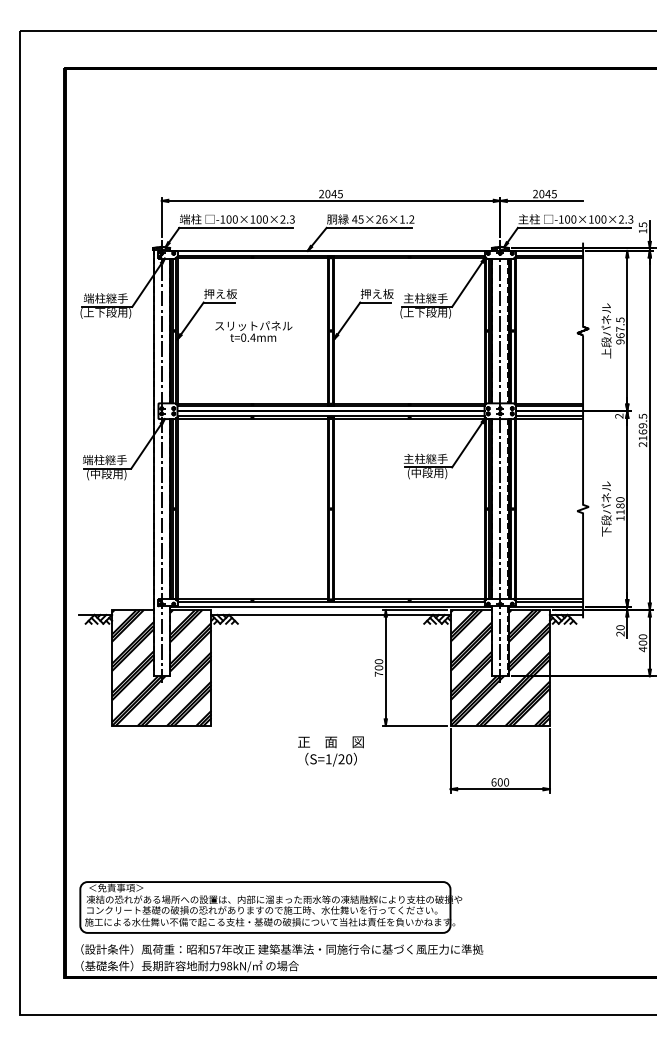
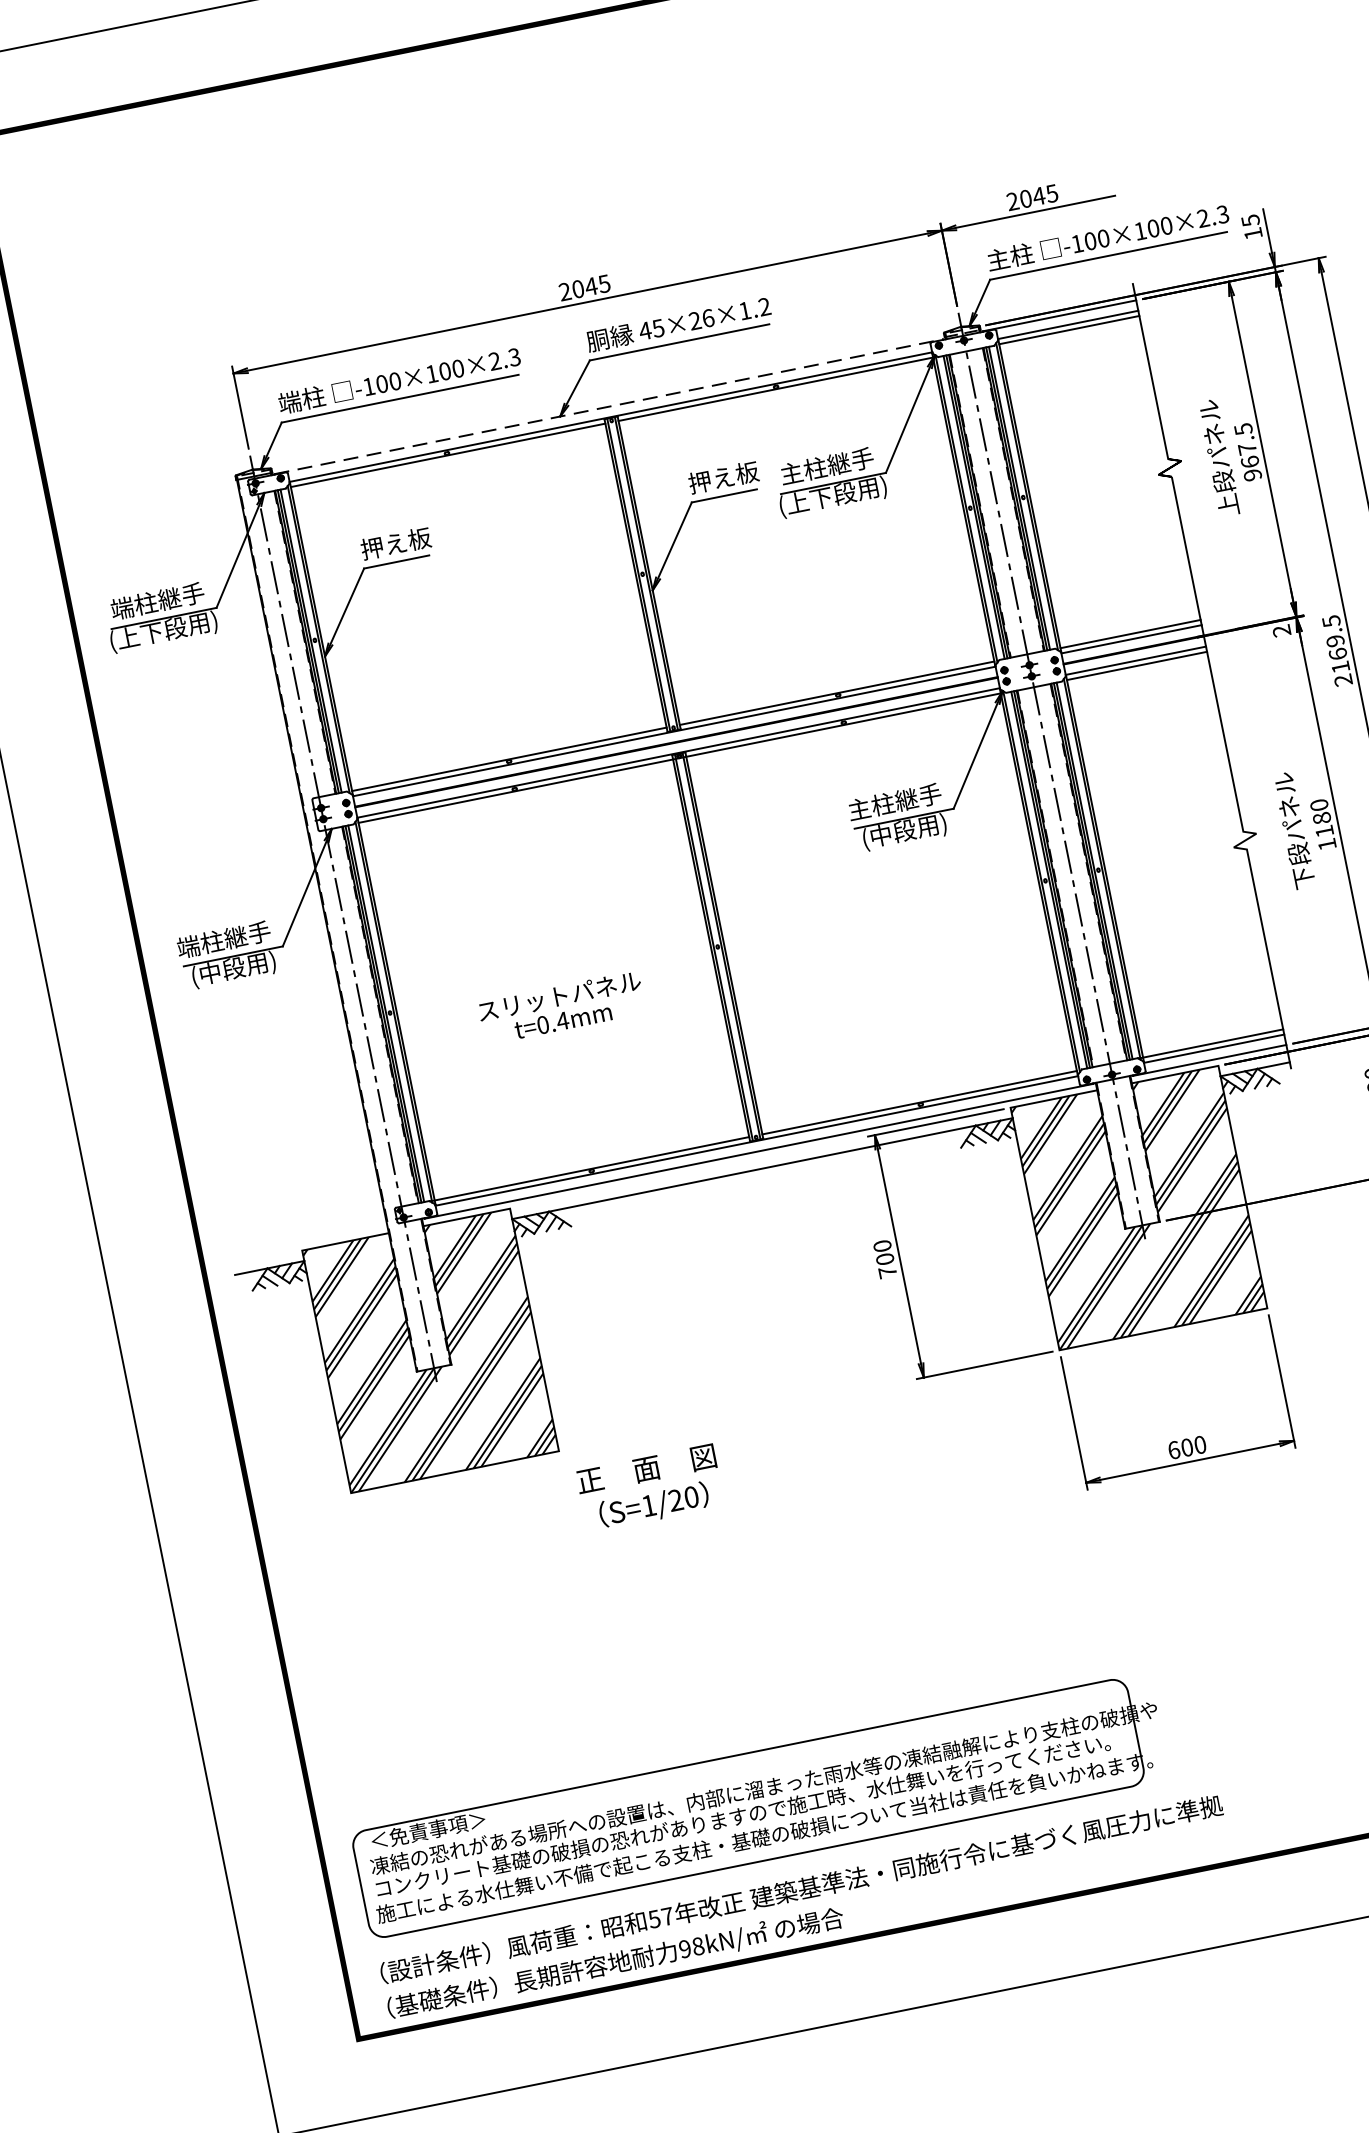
line: (331, 250) -> (609, 405), solid -> dashed
text: (253, 331) -> (561, 1007), moved
text: (330, 751) -> (649, 1488), moved

